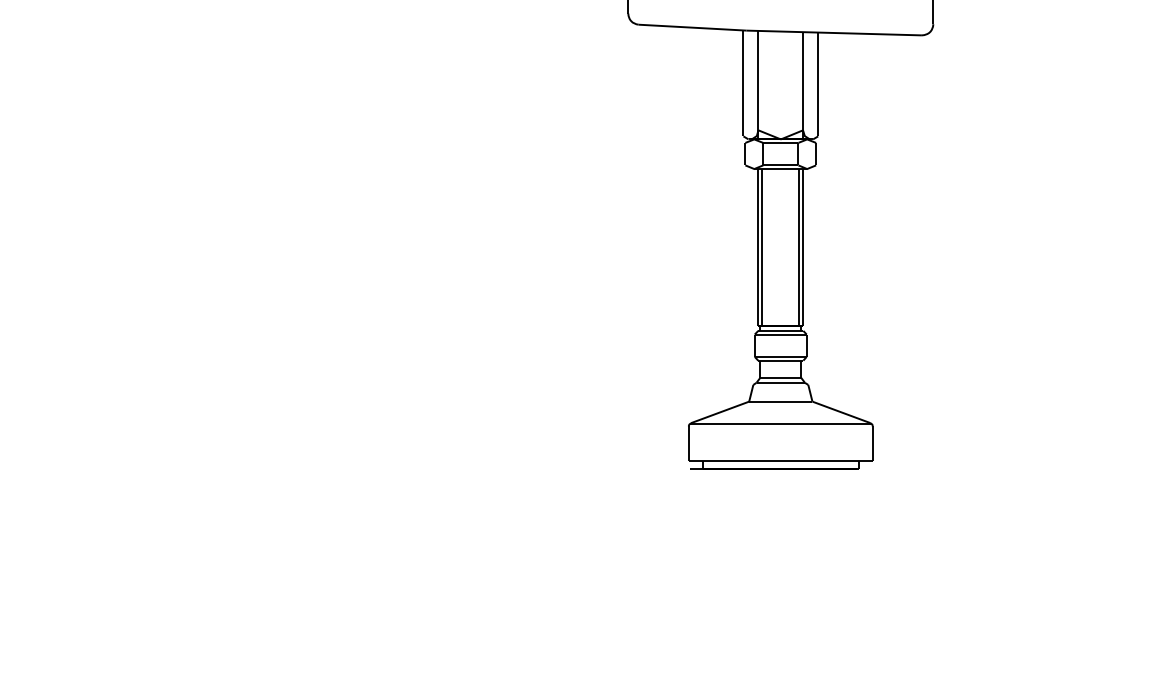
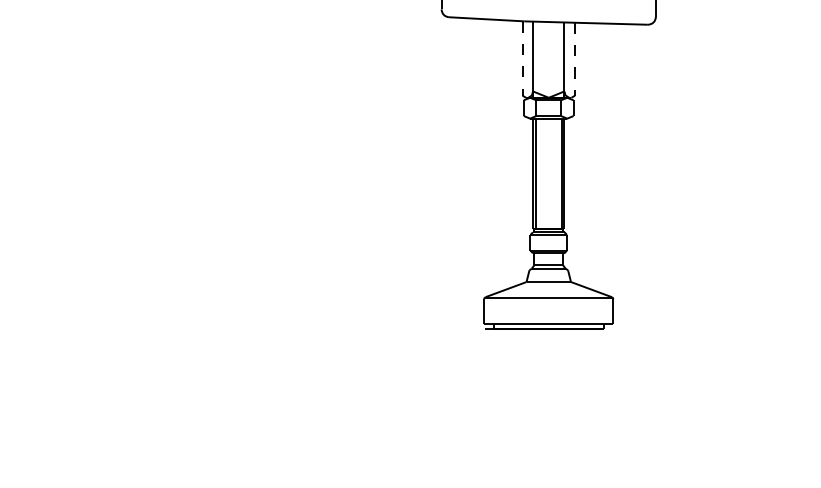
line: (743, 83) -> (522, 58), solid -> dashed
line: (818, 84) -> (575, 59), solid -> dashed

